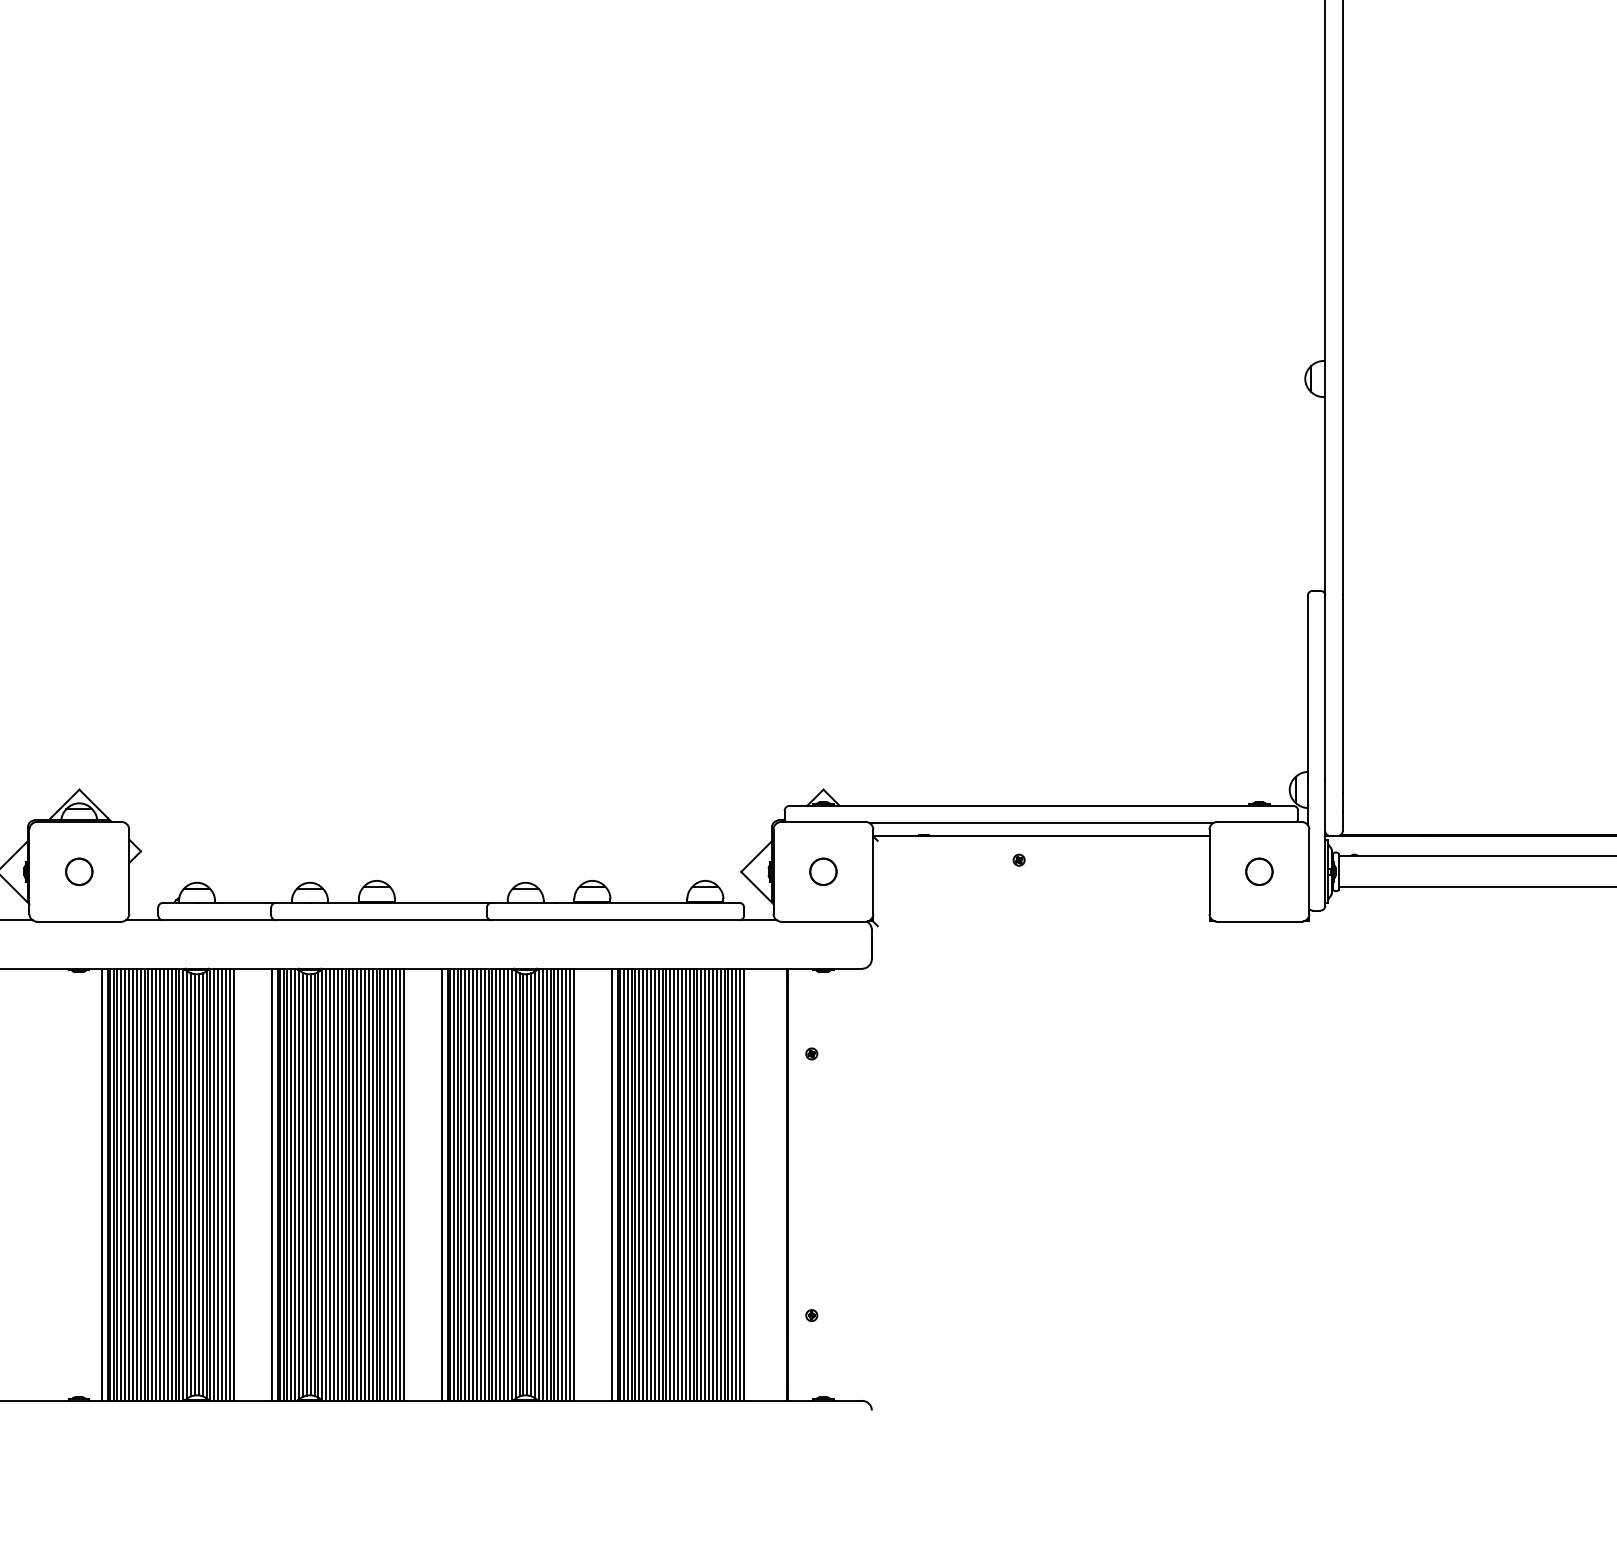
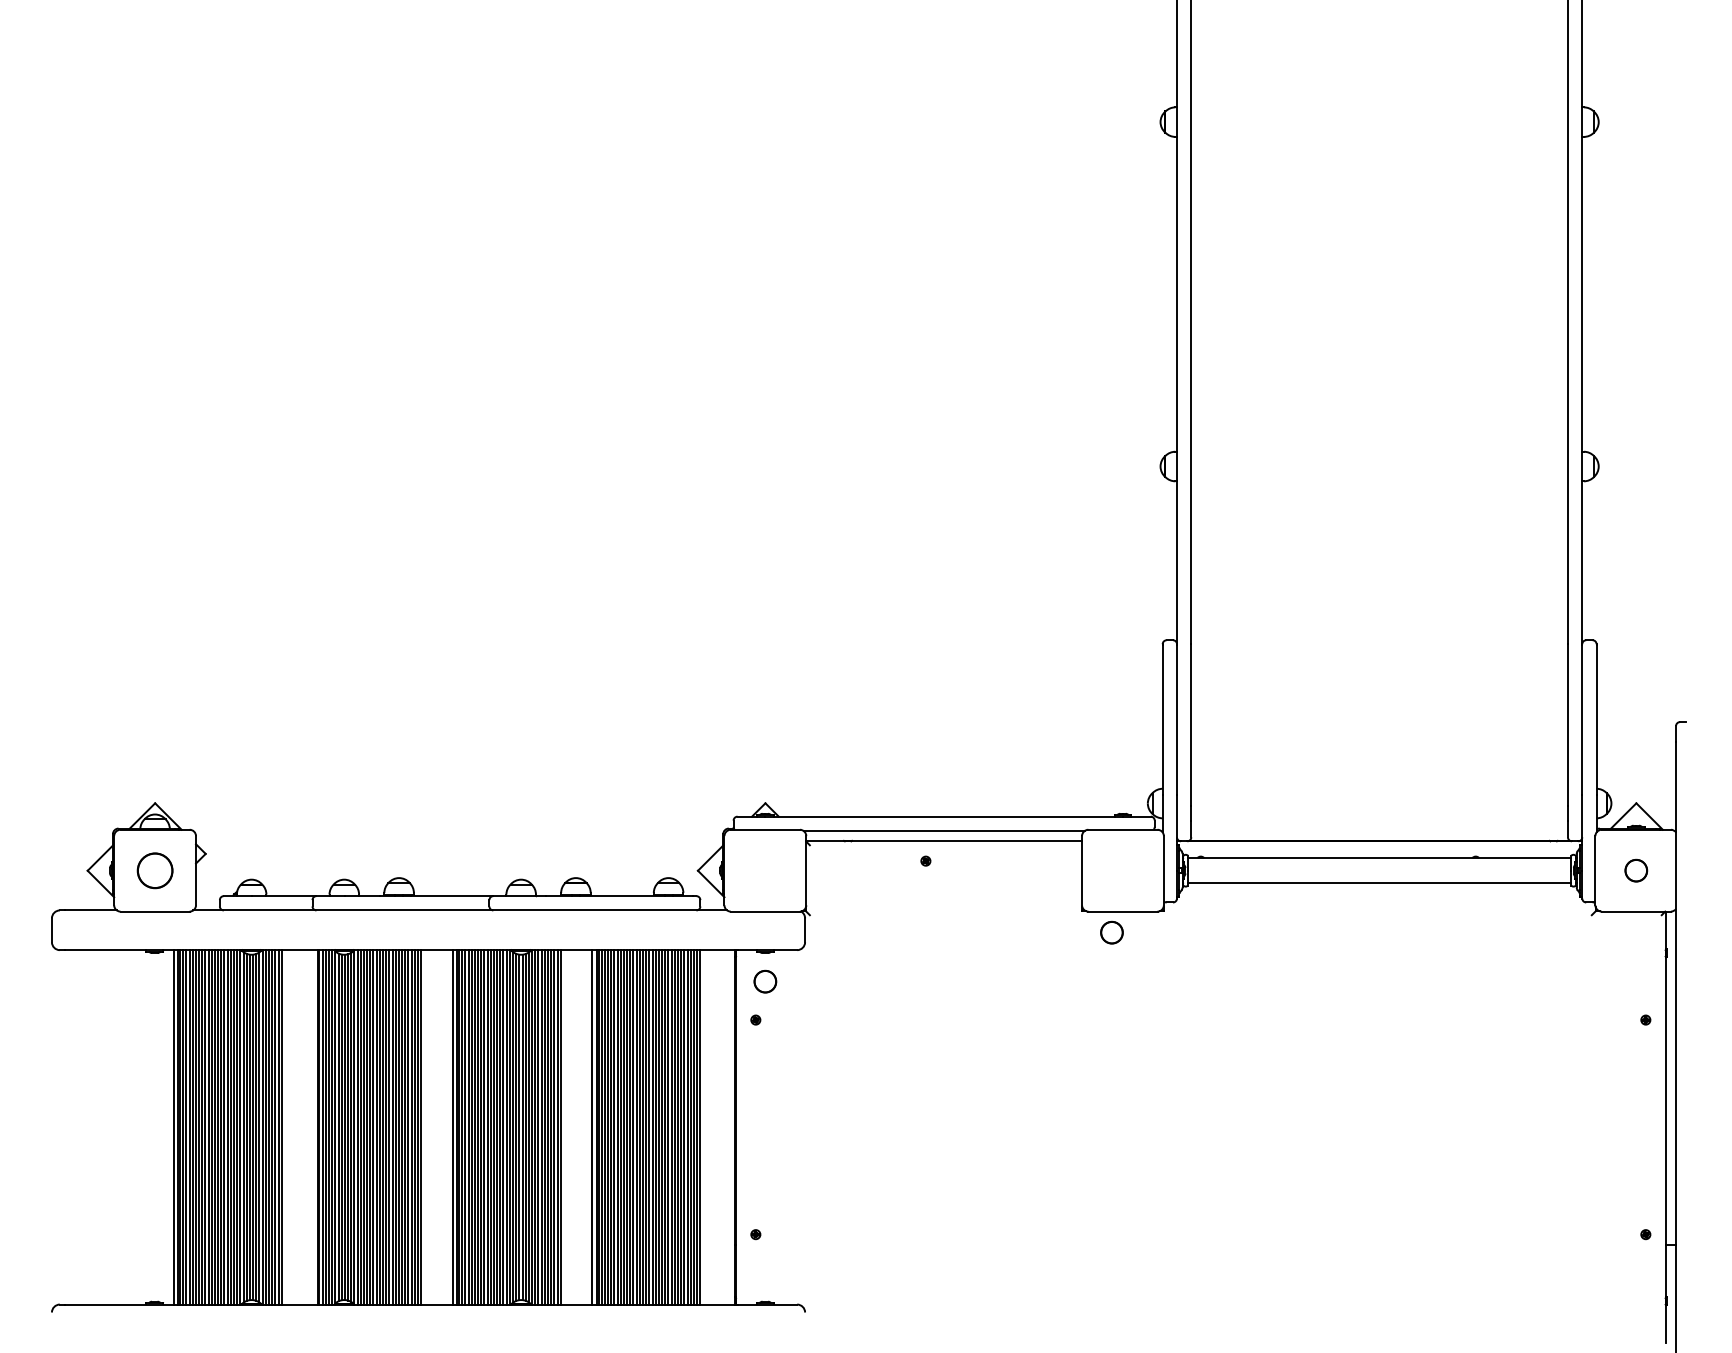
part: (78, 871) -> (154, 870), size x1.6
part: (823, 871) -> (765, 981), moved
part: (1258, 871) -> (1111, 932), moved
line: (272, 1184) -> (313, 1127), removed

